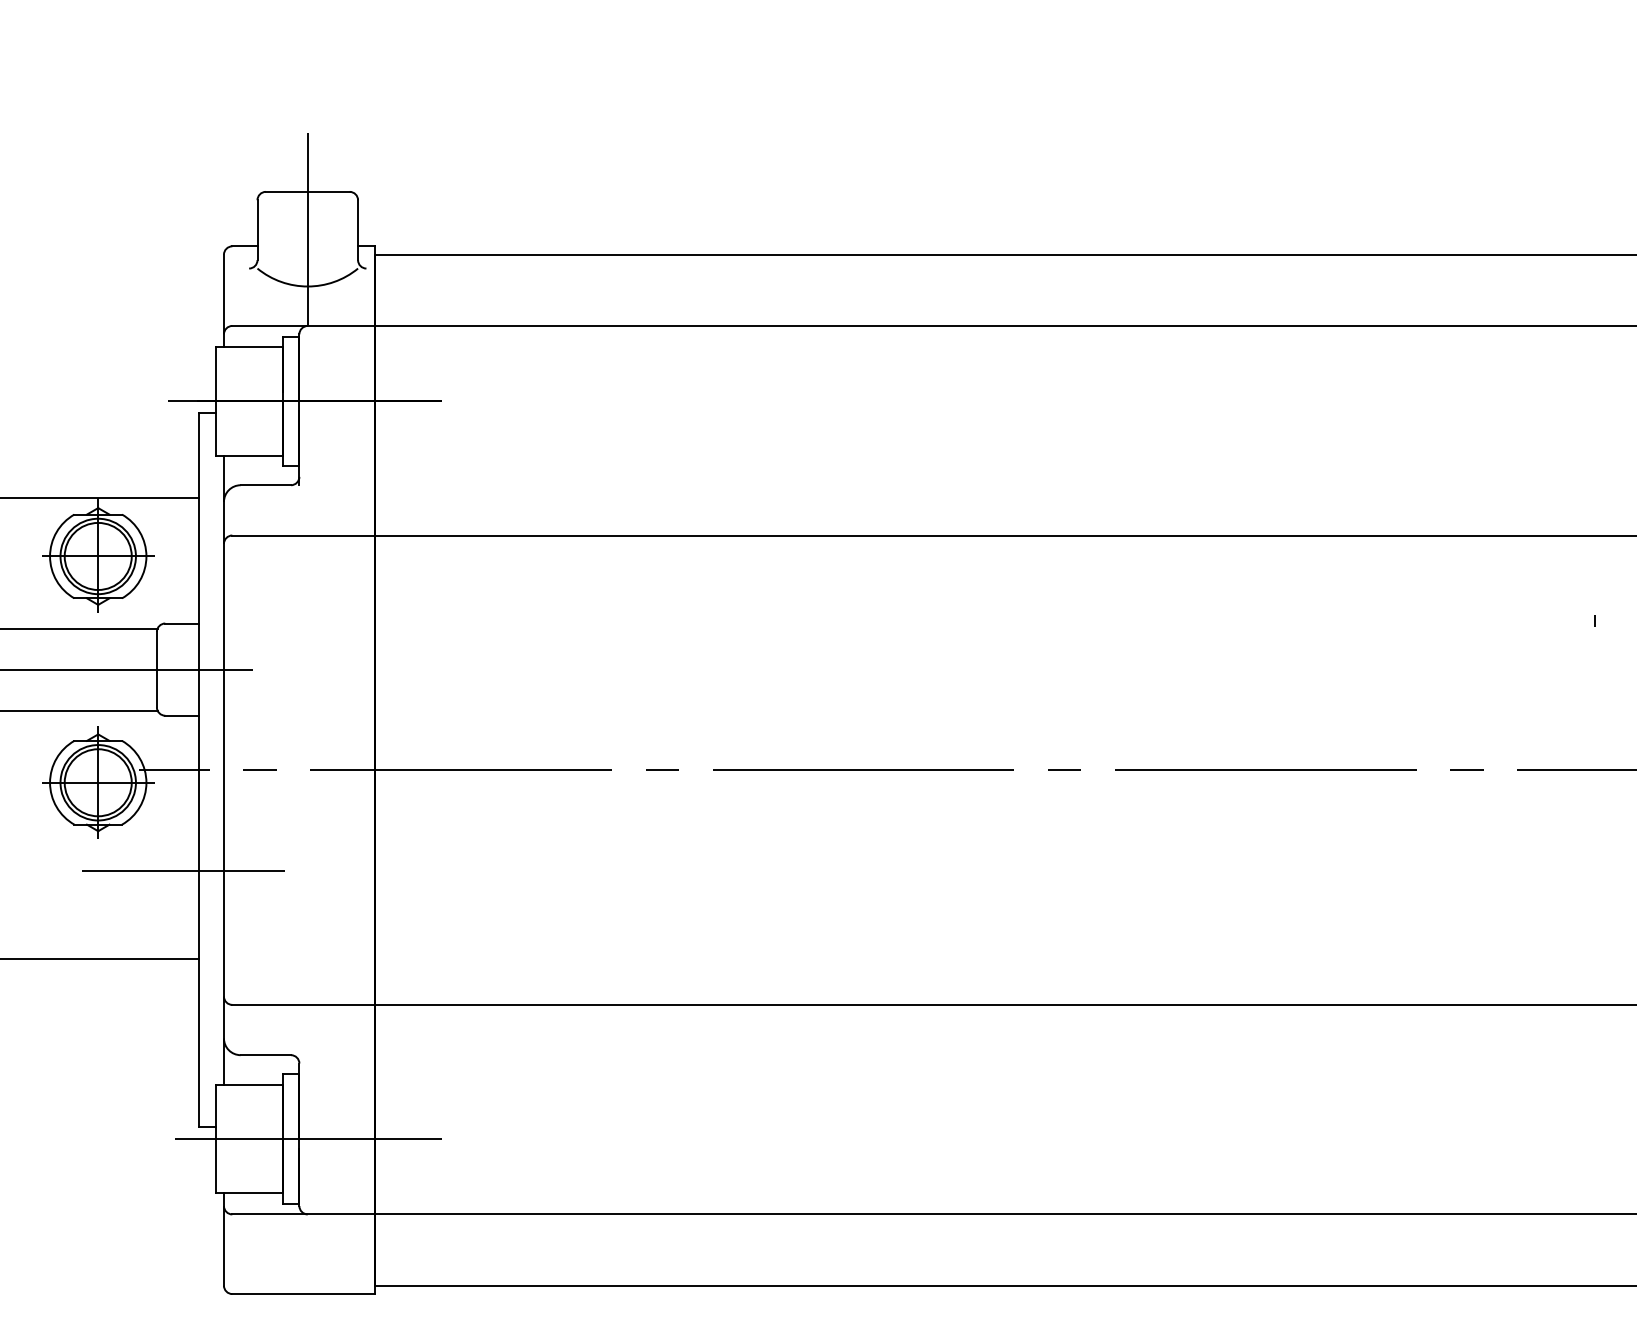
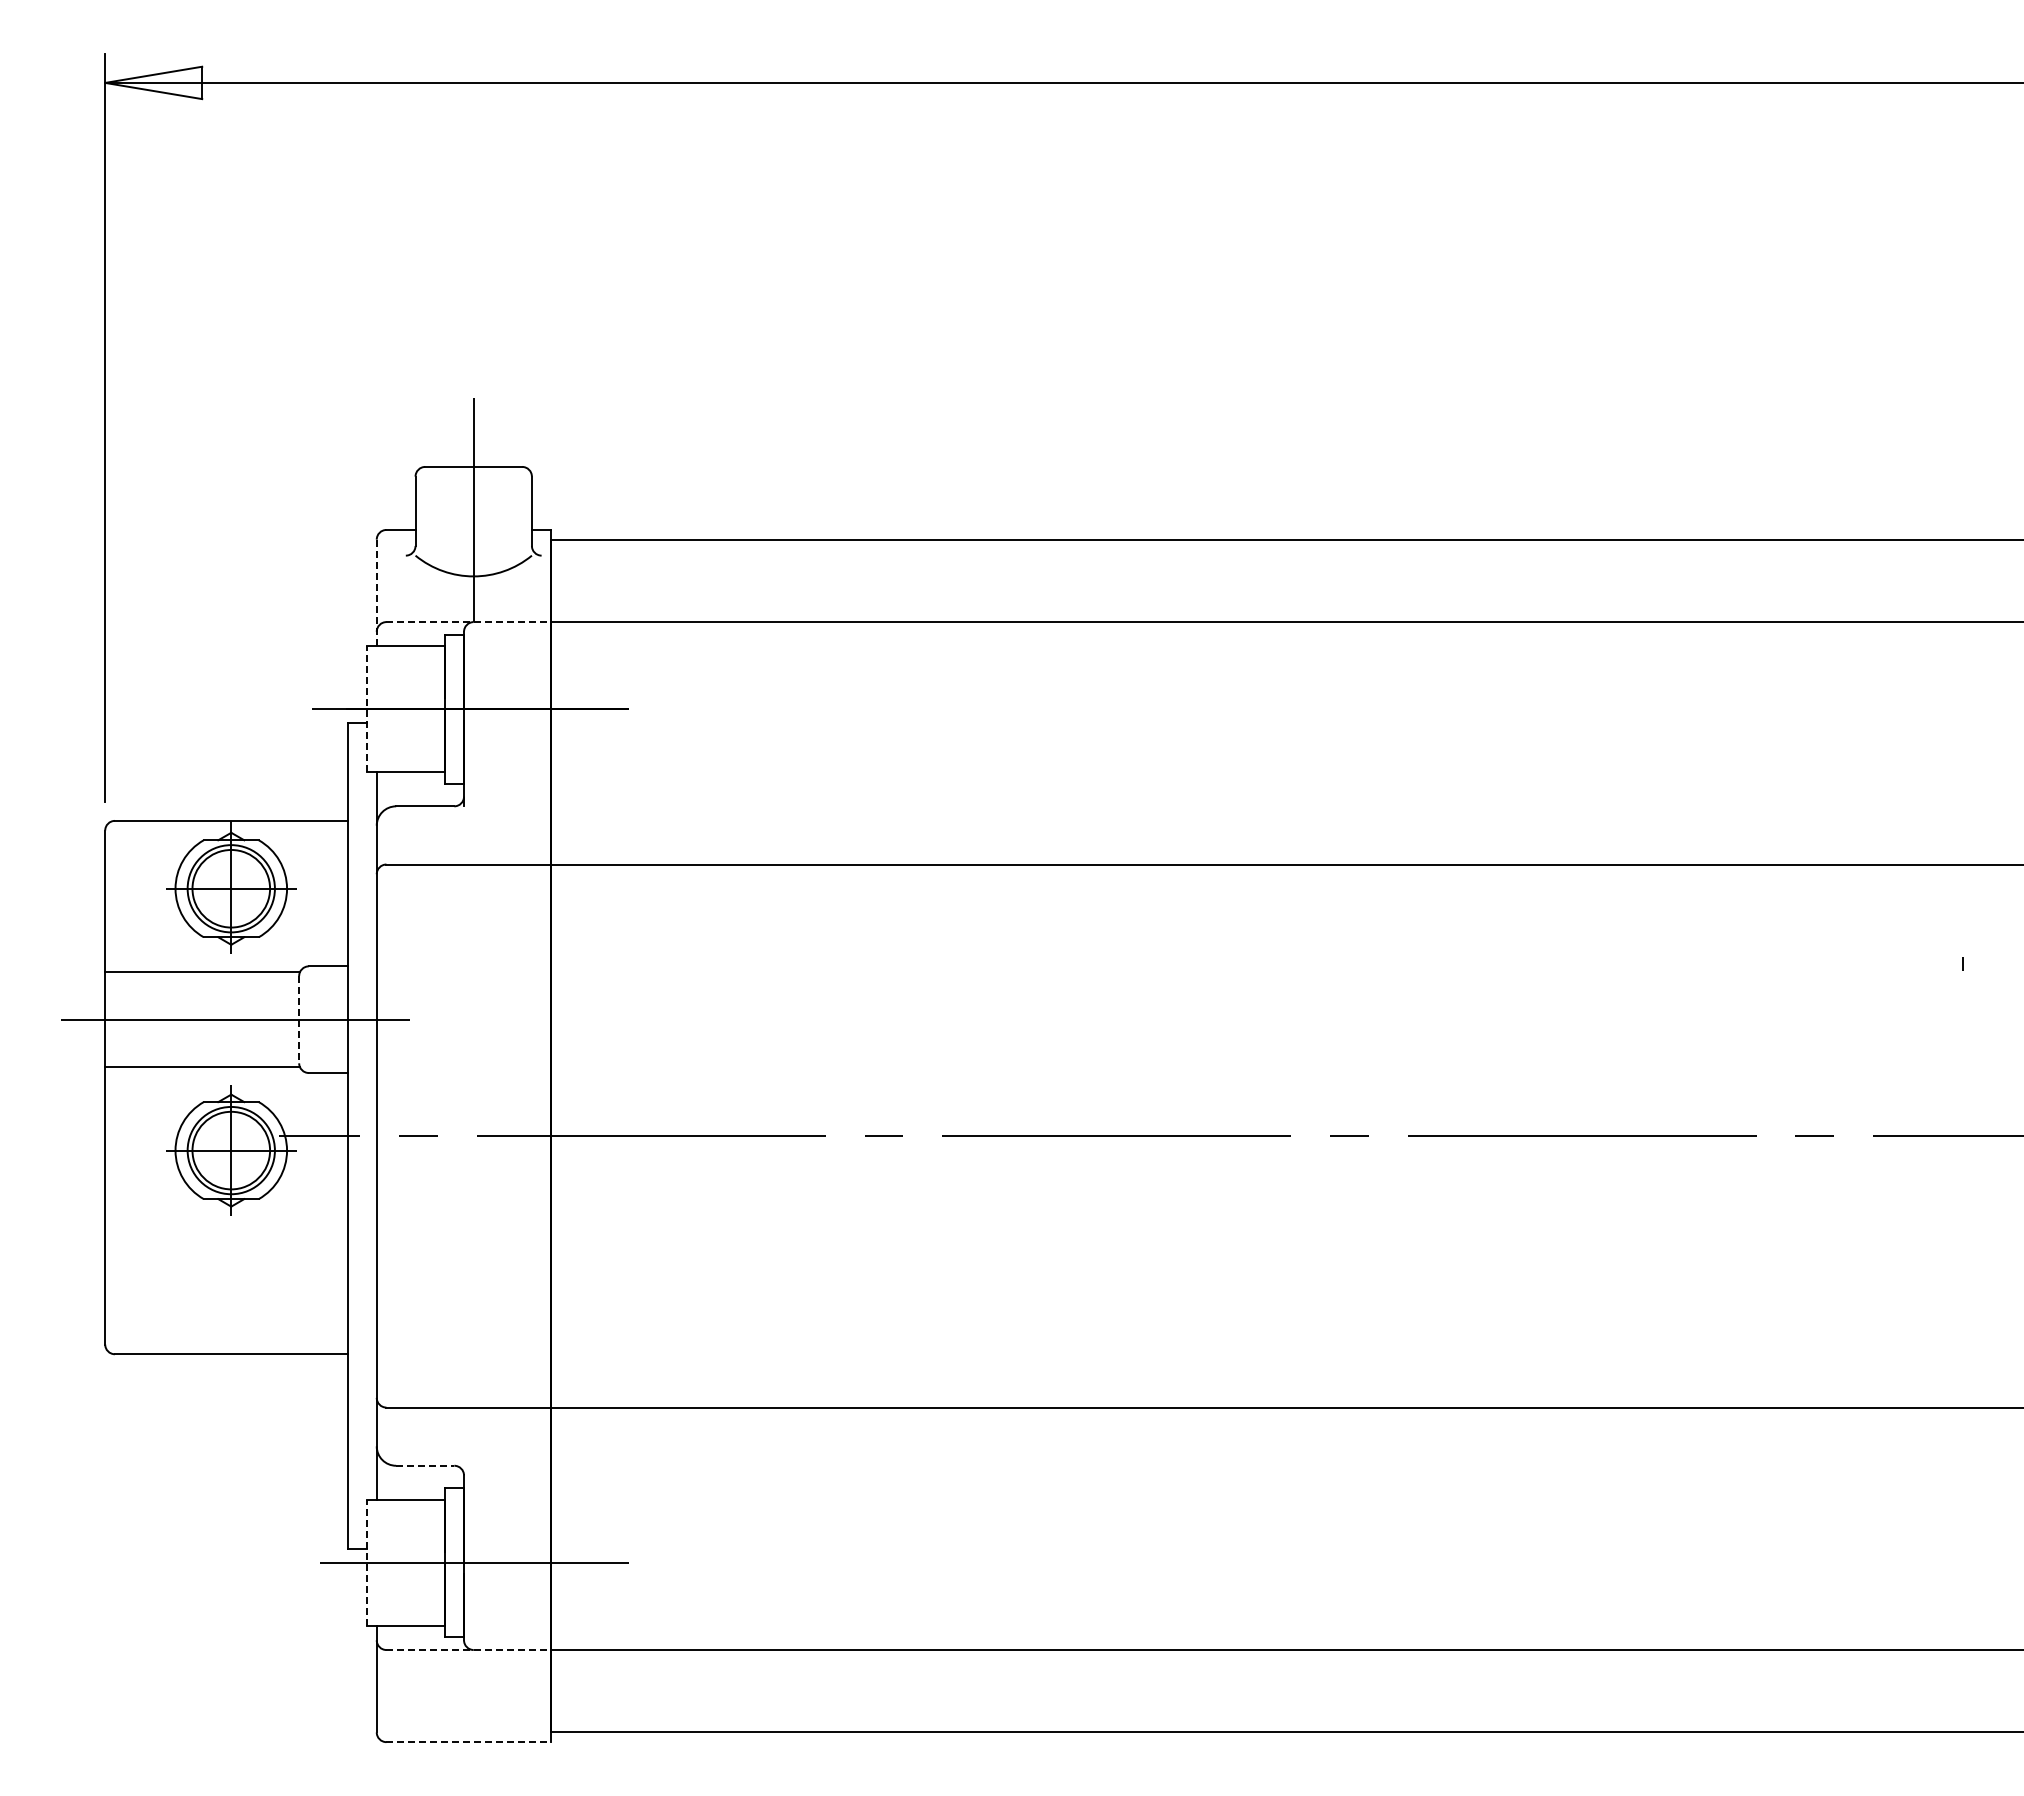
line: (223, 300) -> (376, 592), solid -> dashed
line: (304, 326) -> (469, 622), solid -> dashed
line: (215, 400) -> (367, 708), solid -> dashed
line: (157, 669) -> (299, 1019), solid -> dashed
line: (183, 870) -> (329, 1252), removed
line: (266, 1054) -> (425, 1465), solid -> dashed
line: (215, 1138) -> (367, 1562), solid -> dashed
line: (304, 1214) -> (469, 1650), solid -> dashed
line: (304, 1294) -> (469, 1742), solid -> dashed

